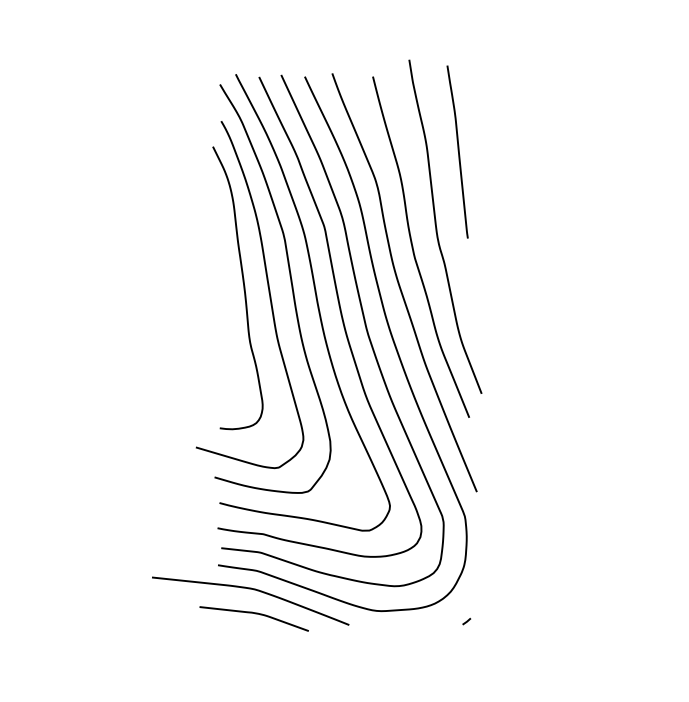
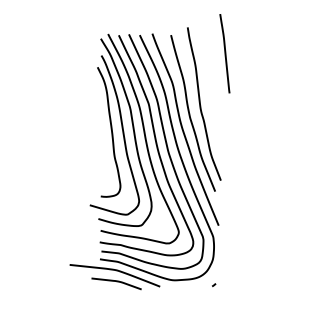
line: (456, 151) -> (224, 53), moved

